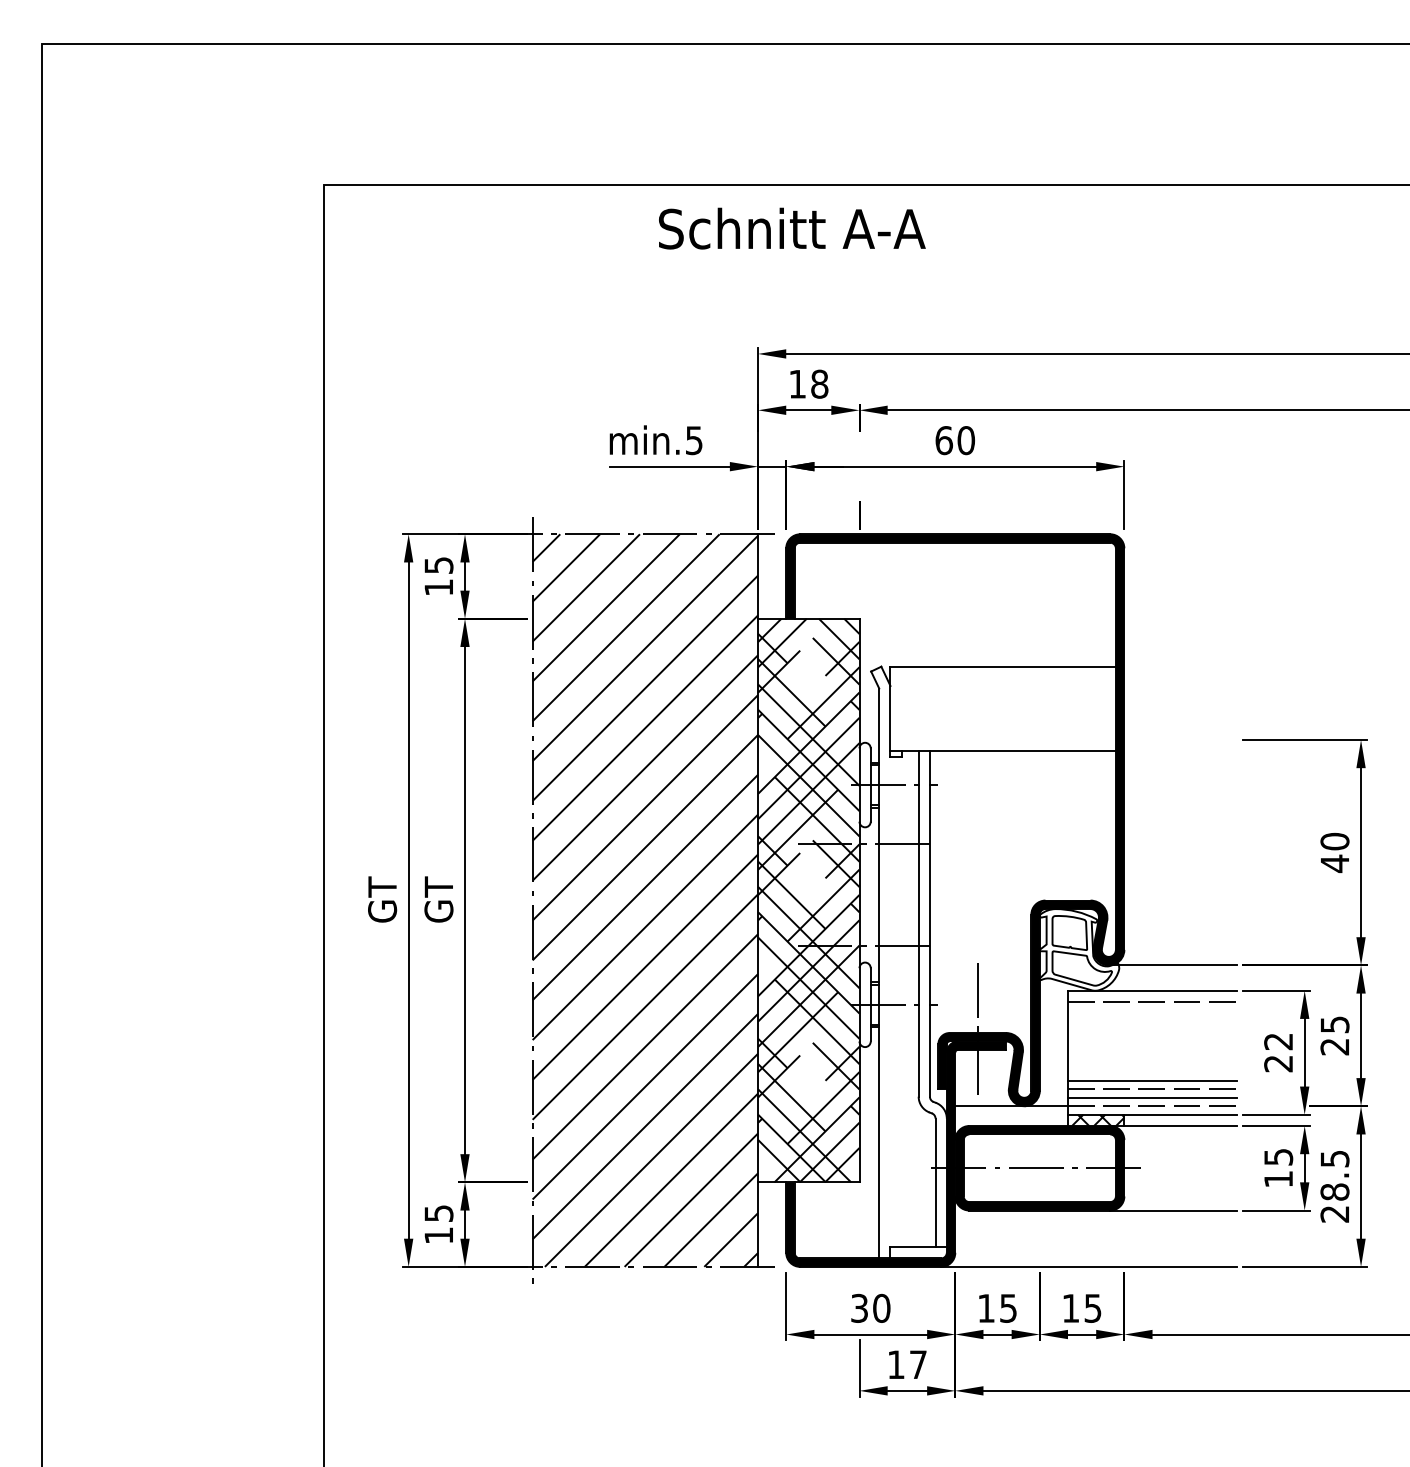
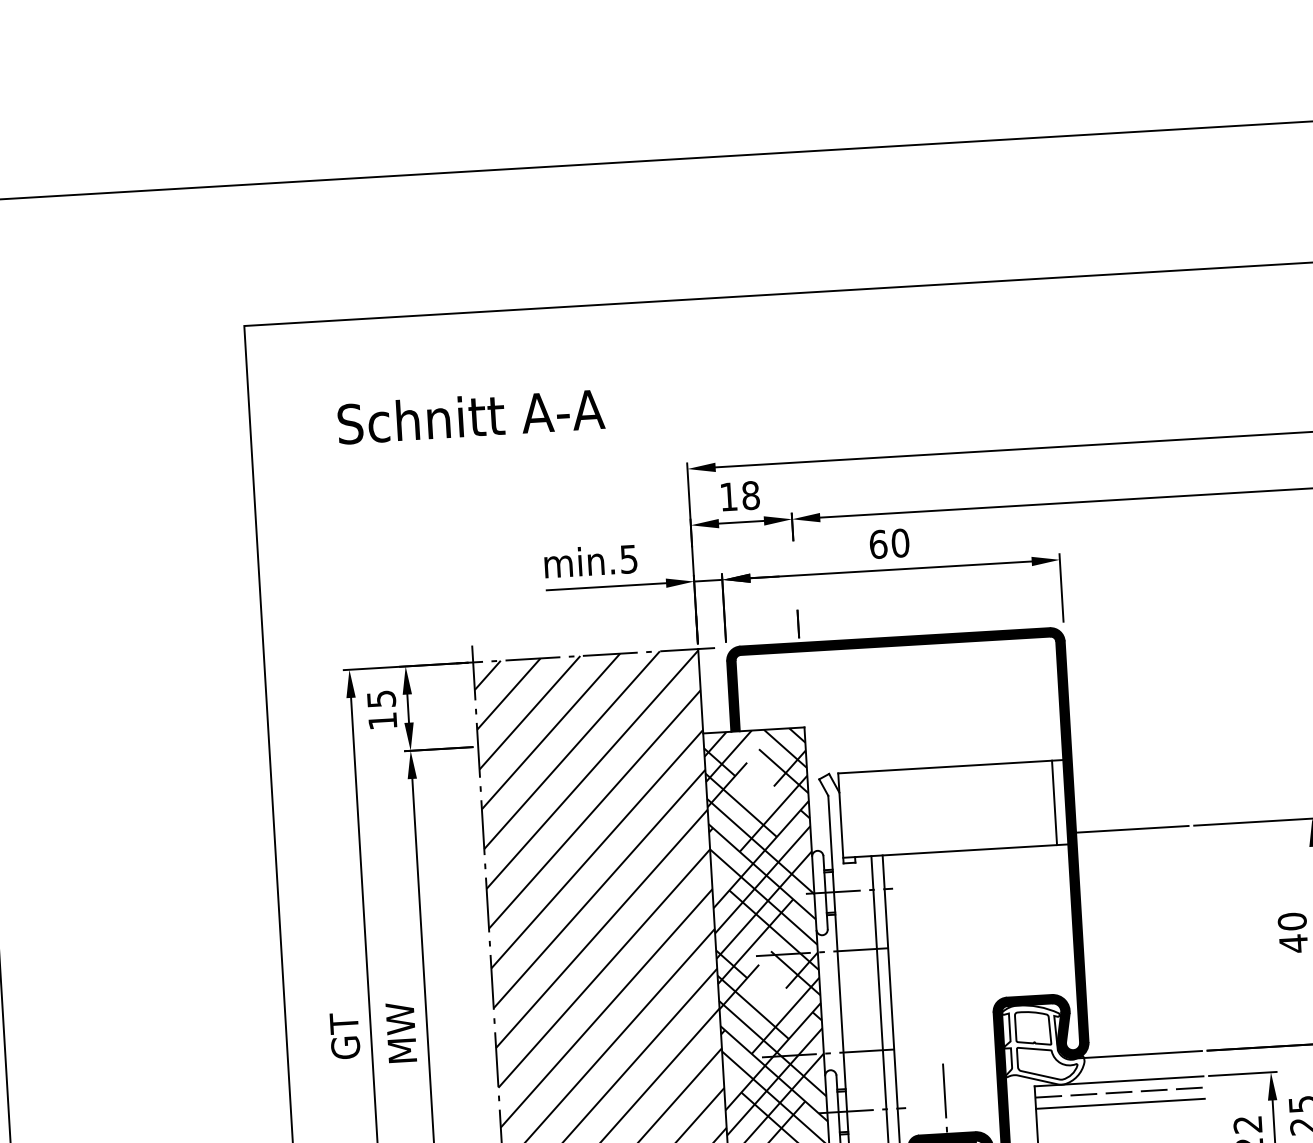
text: (792, 228) -> (471, 416), moved
line: (1104, 708) -> (1054, 802), added
line: (1180, 739) -> (1132, 828), added
text: (438, 899) -> (400, 1032), GT -> MW
line: (1152, 1013) -> (1120, 1104), added

